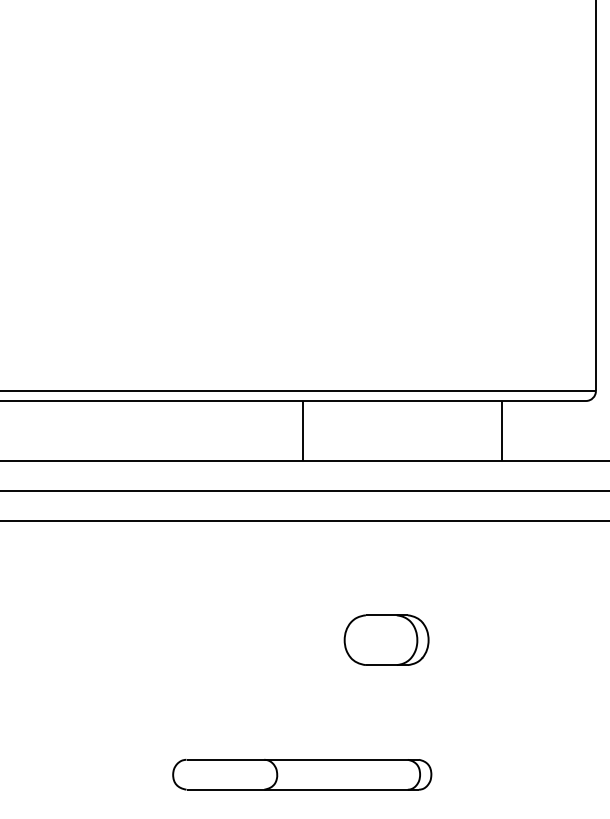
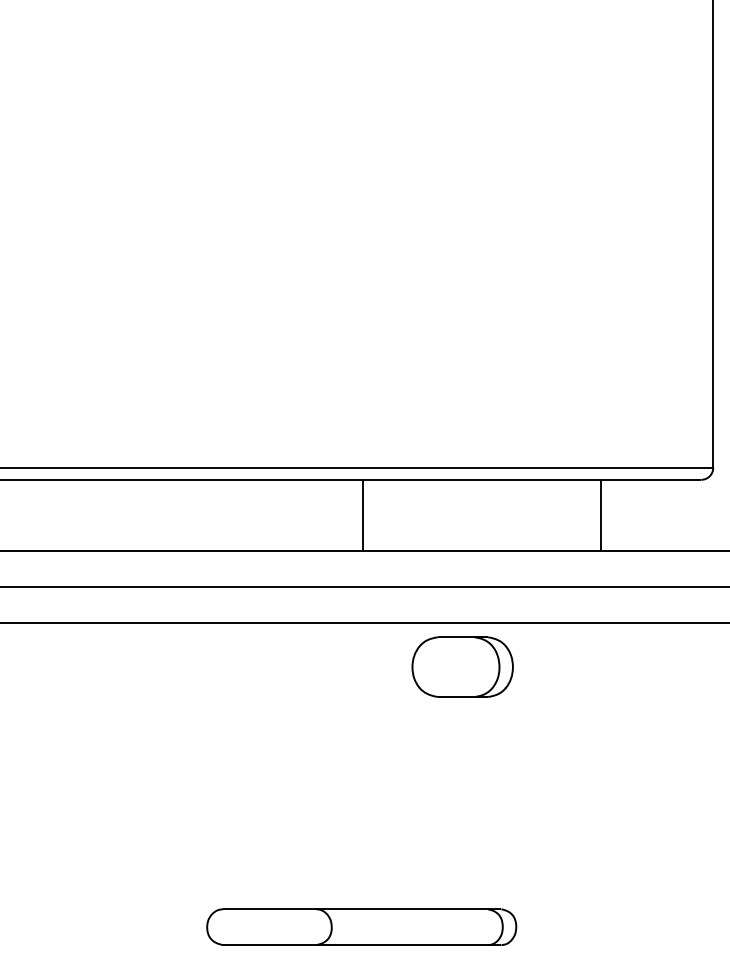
part: (386, 639) -> (462, 666), moved

